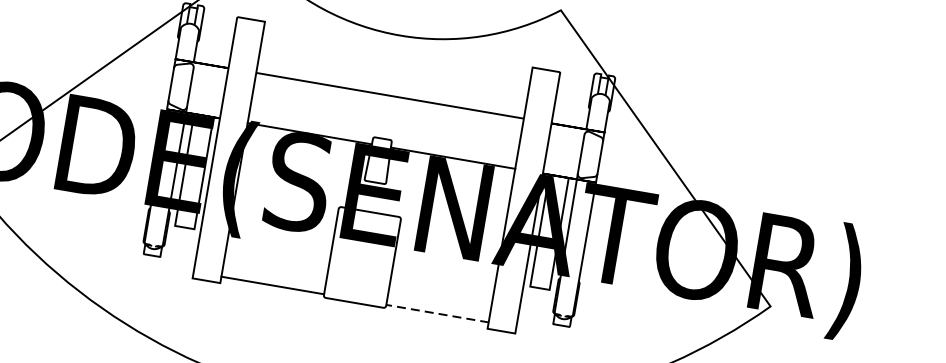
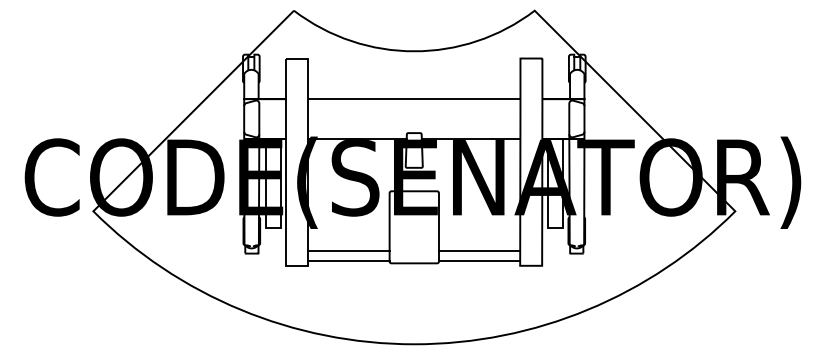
line: (274, 273) -> (348, 251), added
line: (439, 301) -> (479, 251), added
line: (437, 313) -> (479, 260), dashed -> solid

